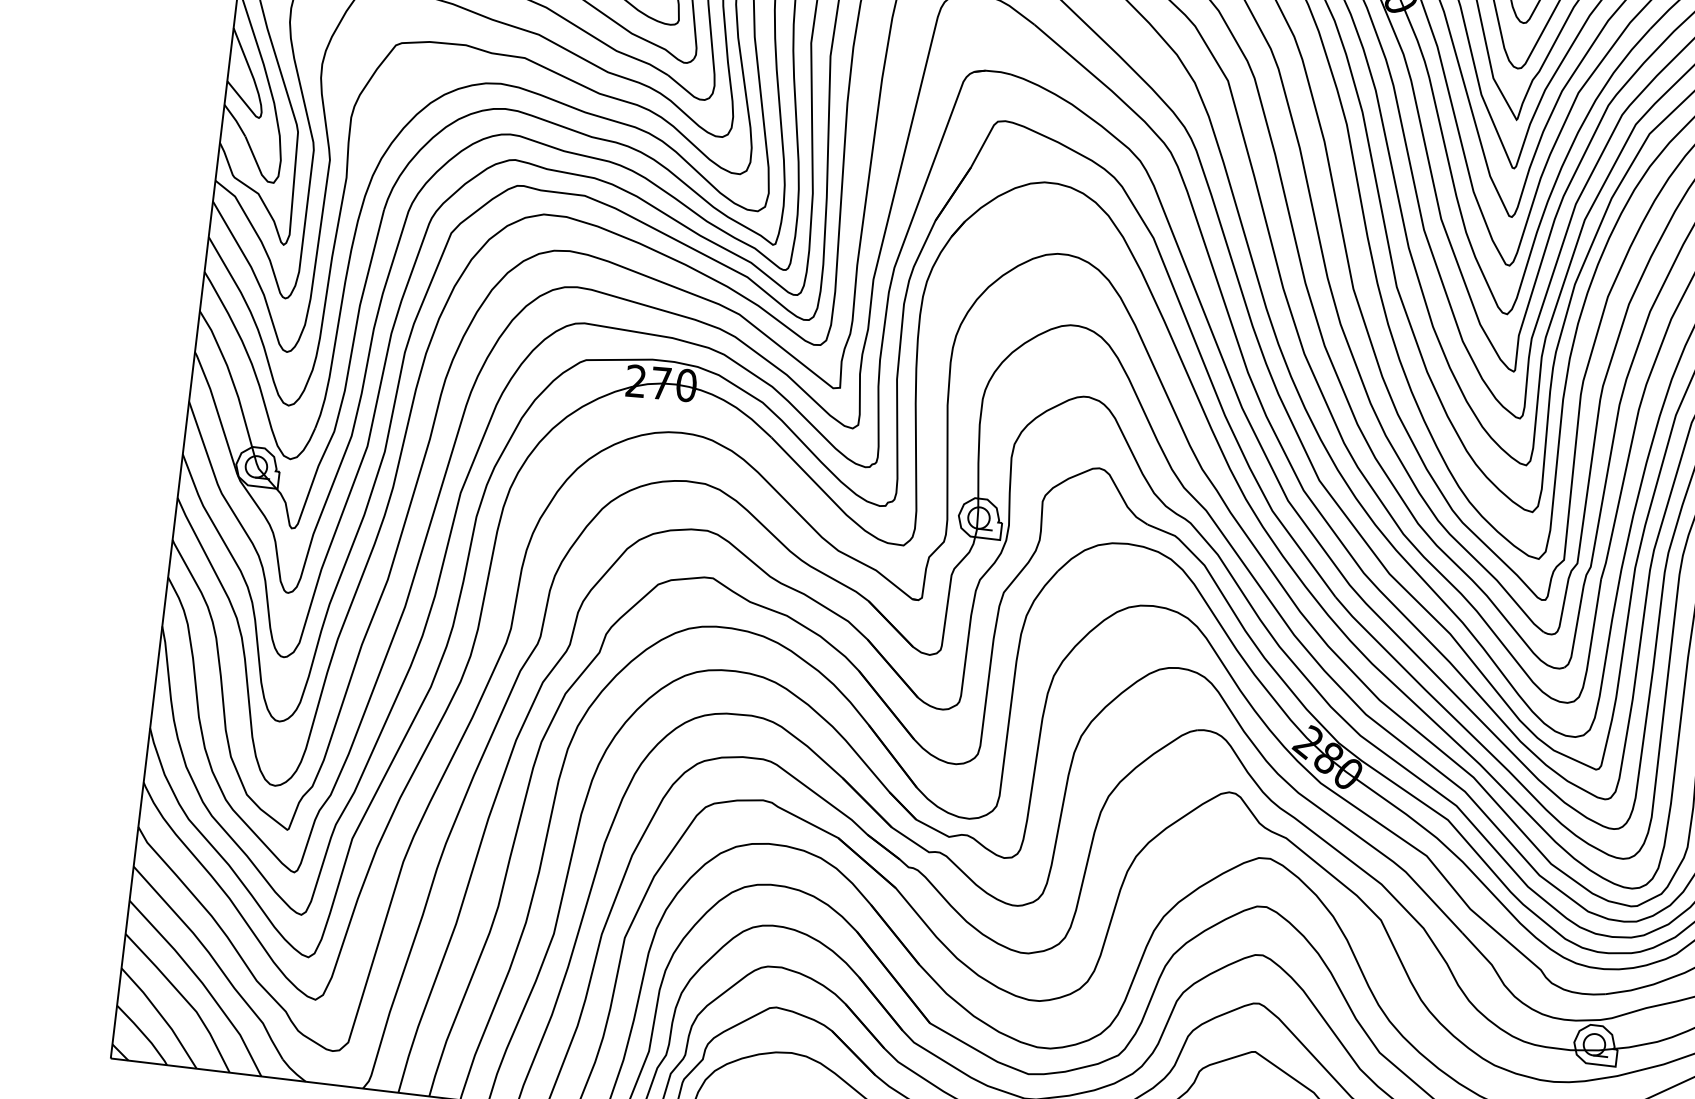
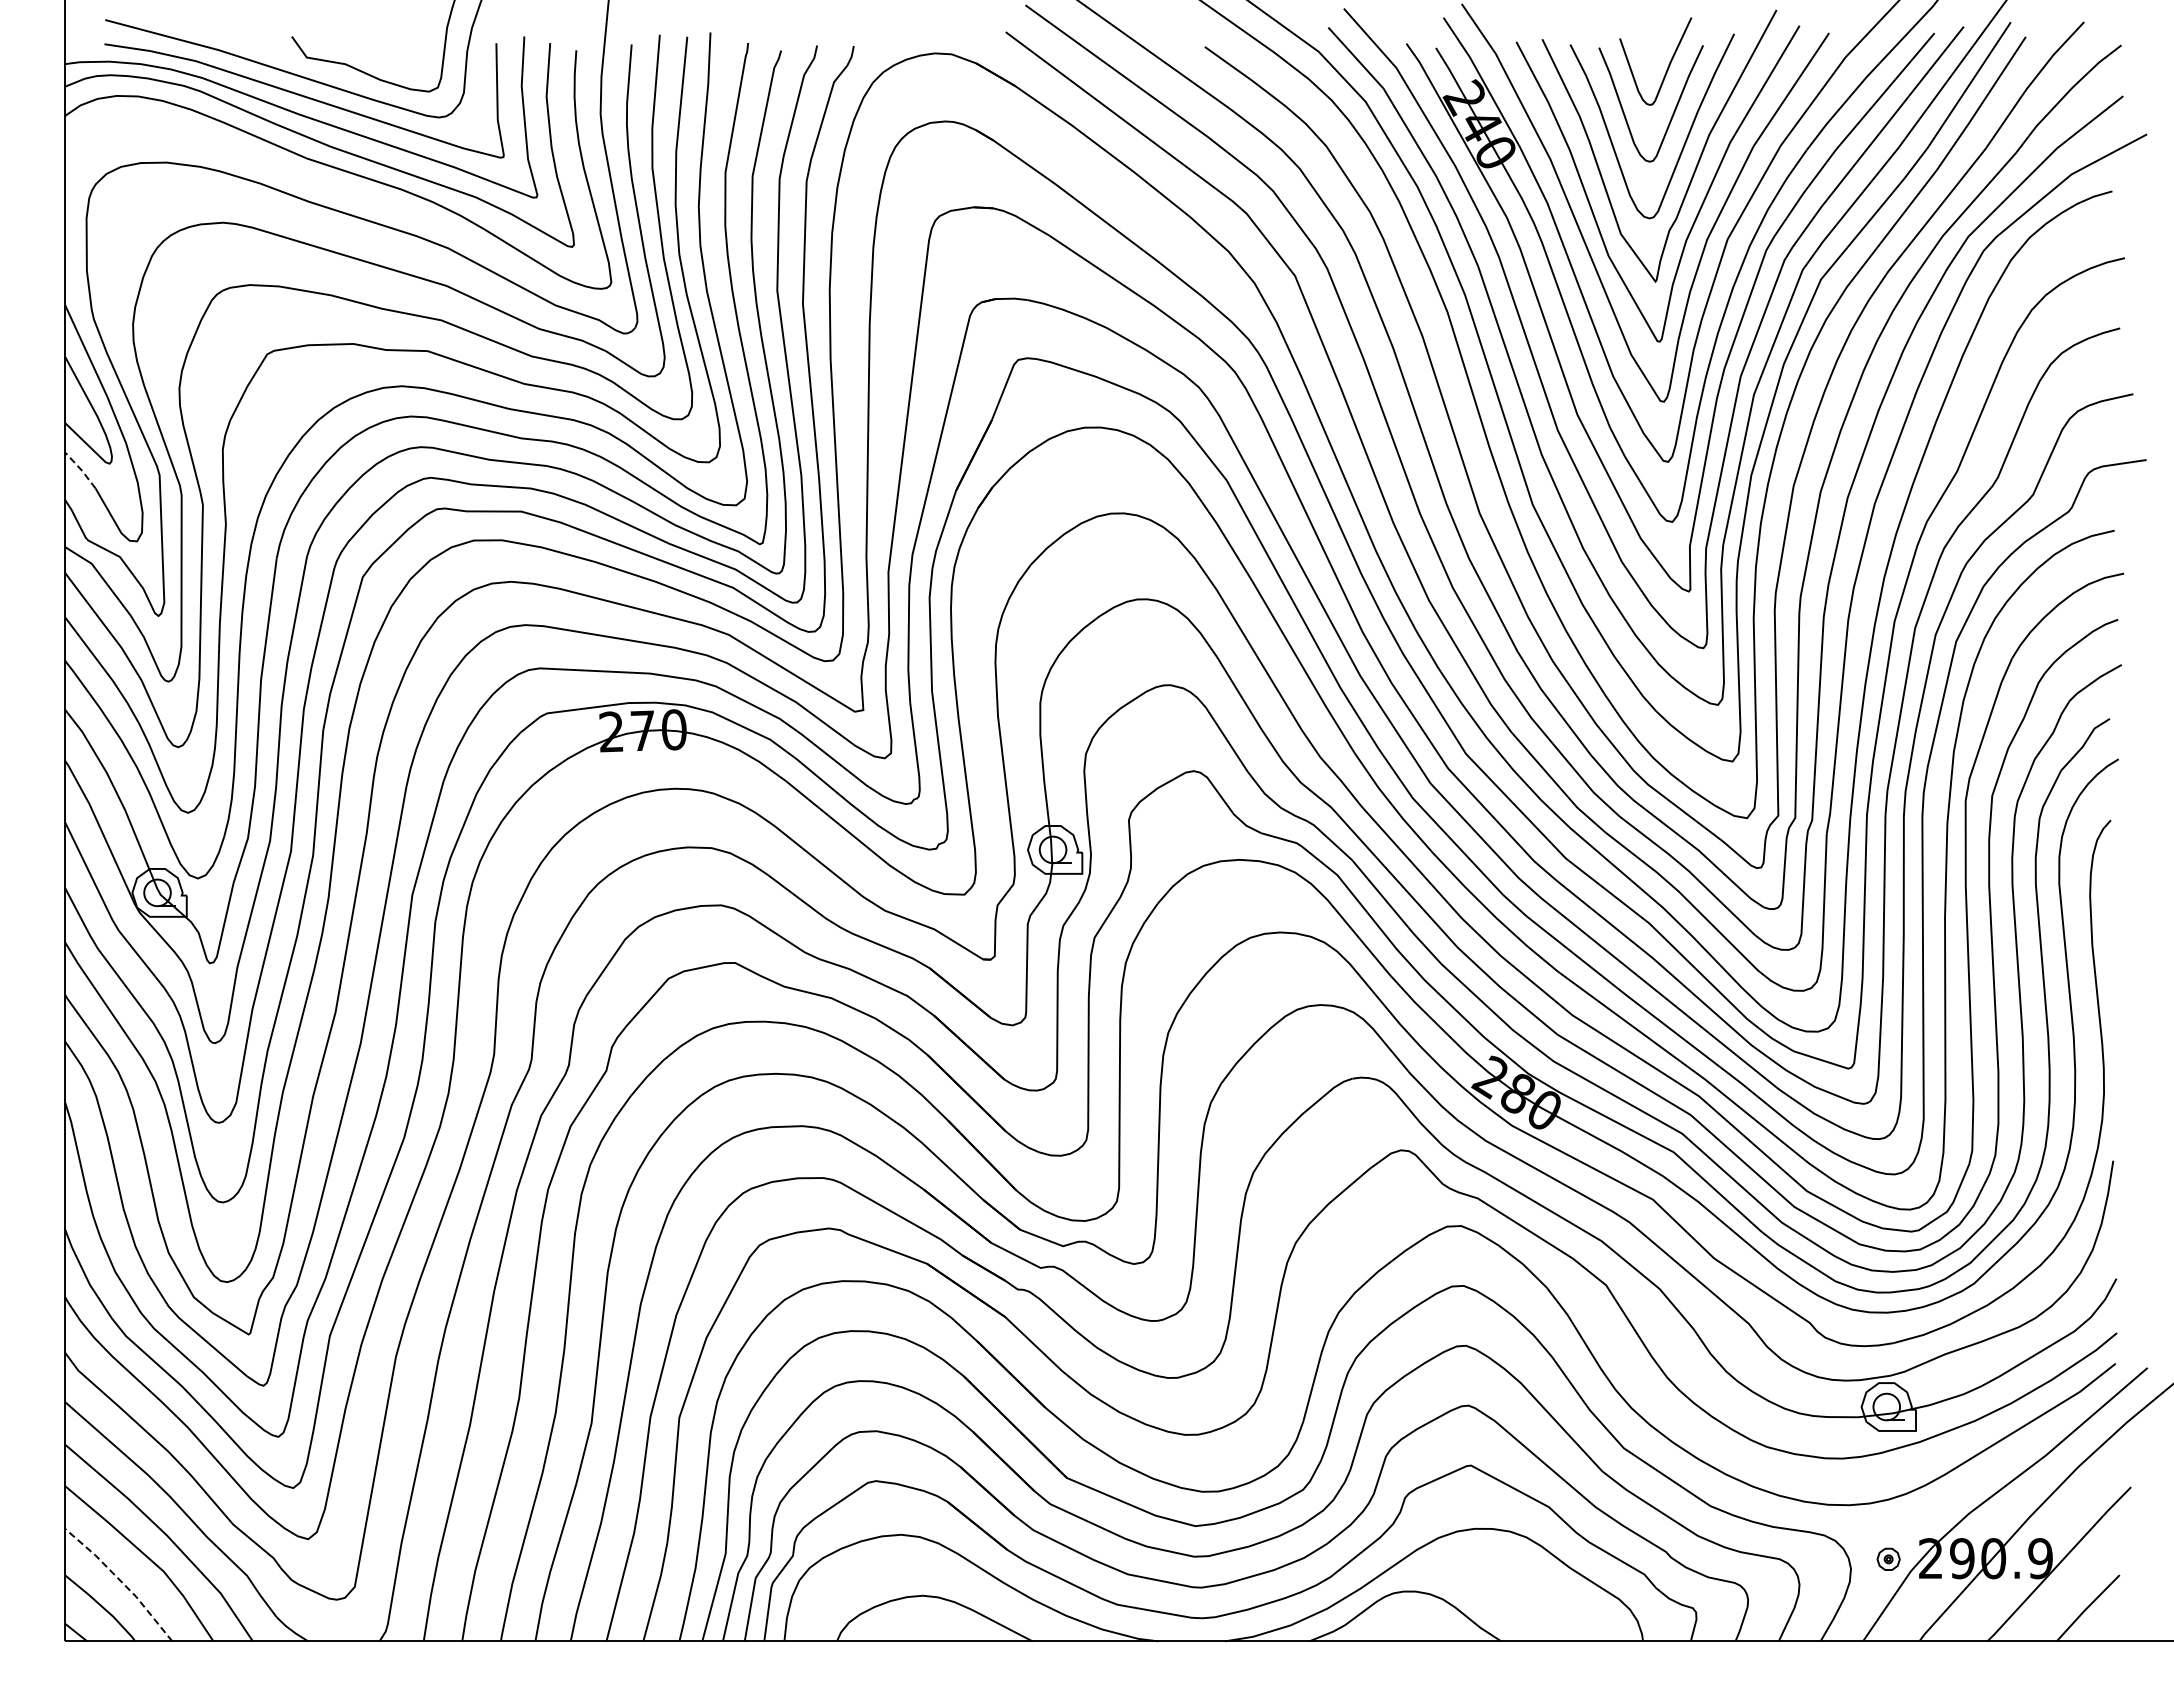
line: (235, 119) -> (81, 469), solid -> dashed
line: (161, 1015) -> (121, 1581), solid -> dashed

